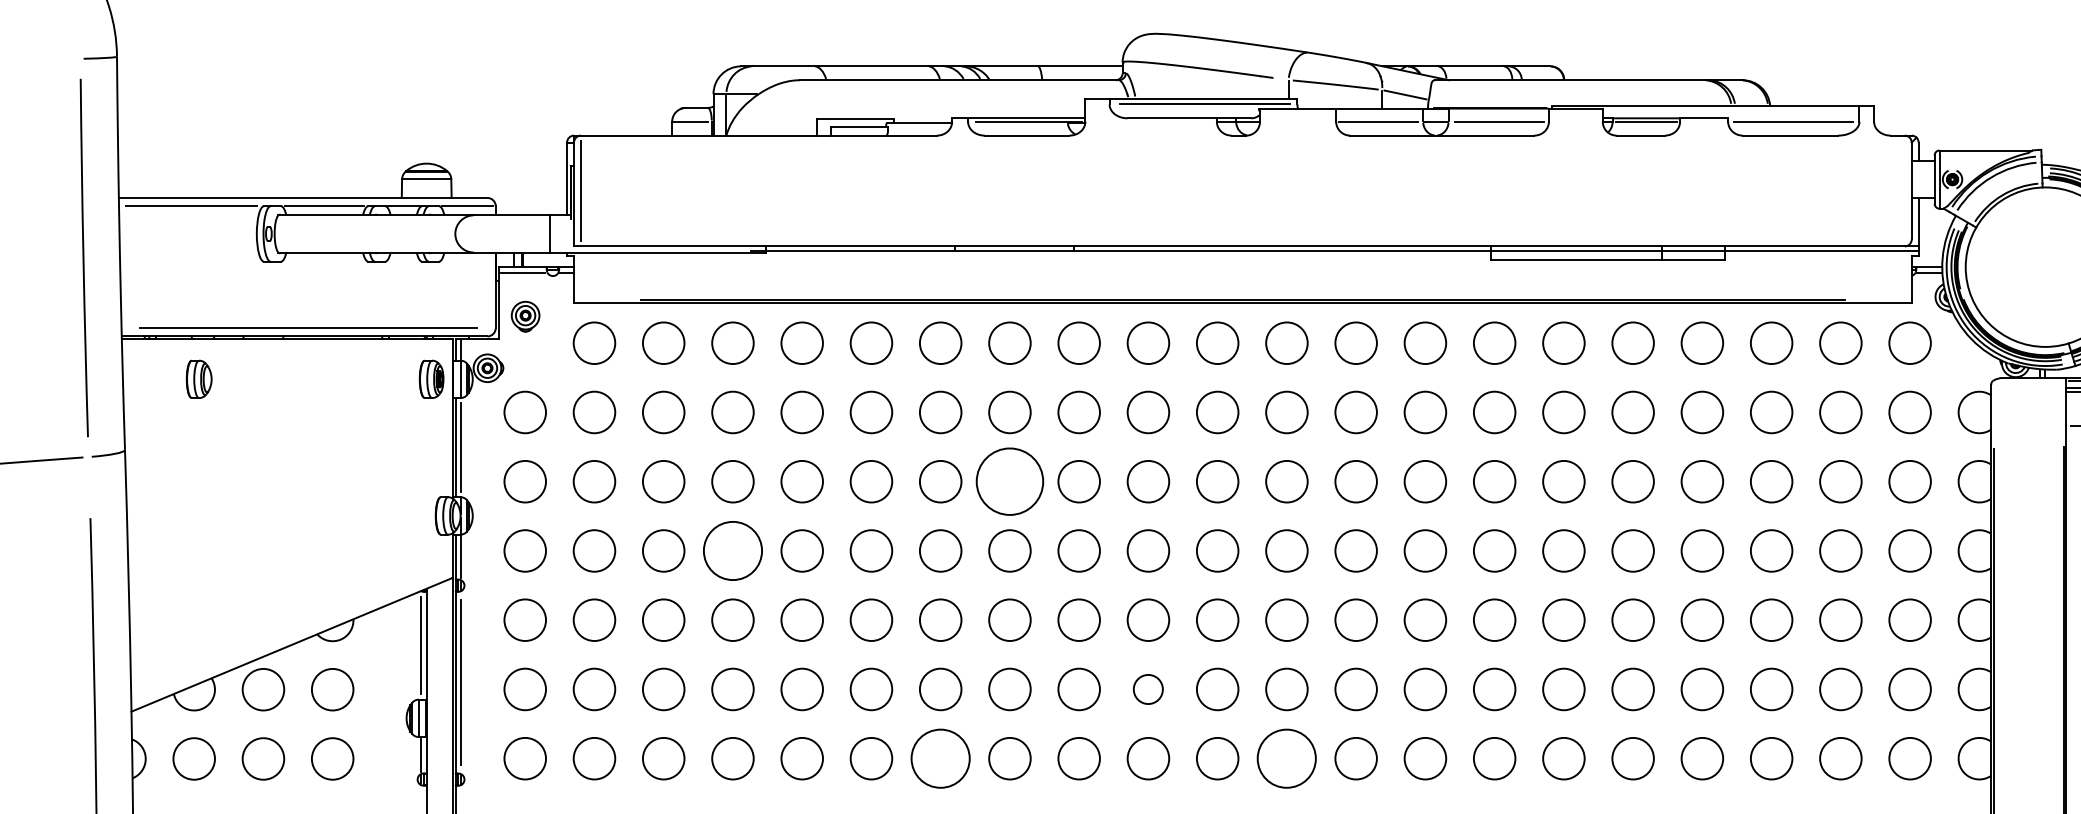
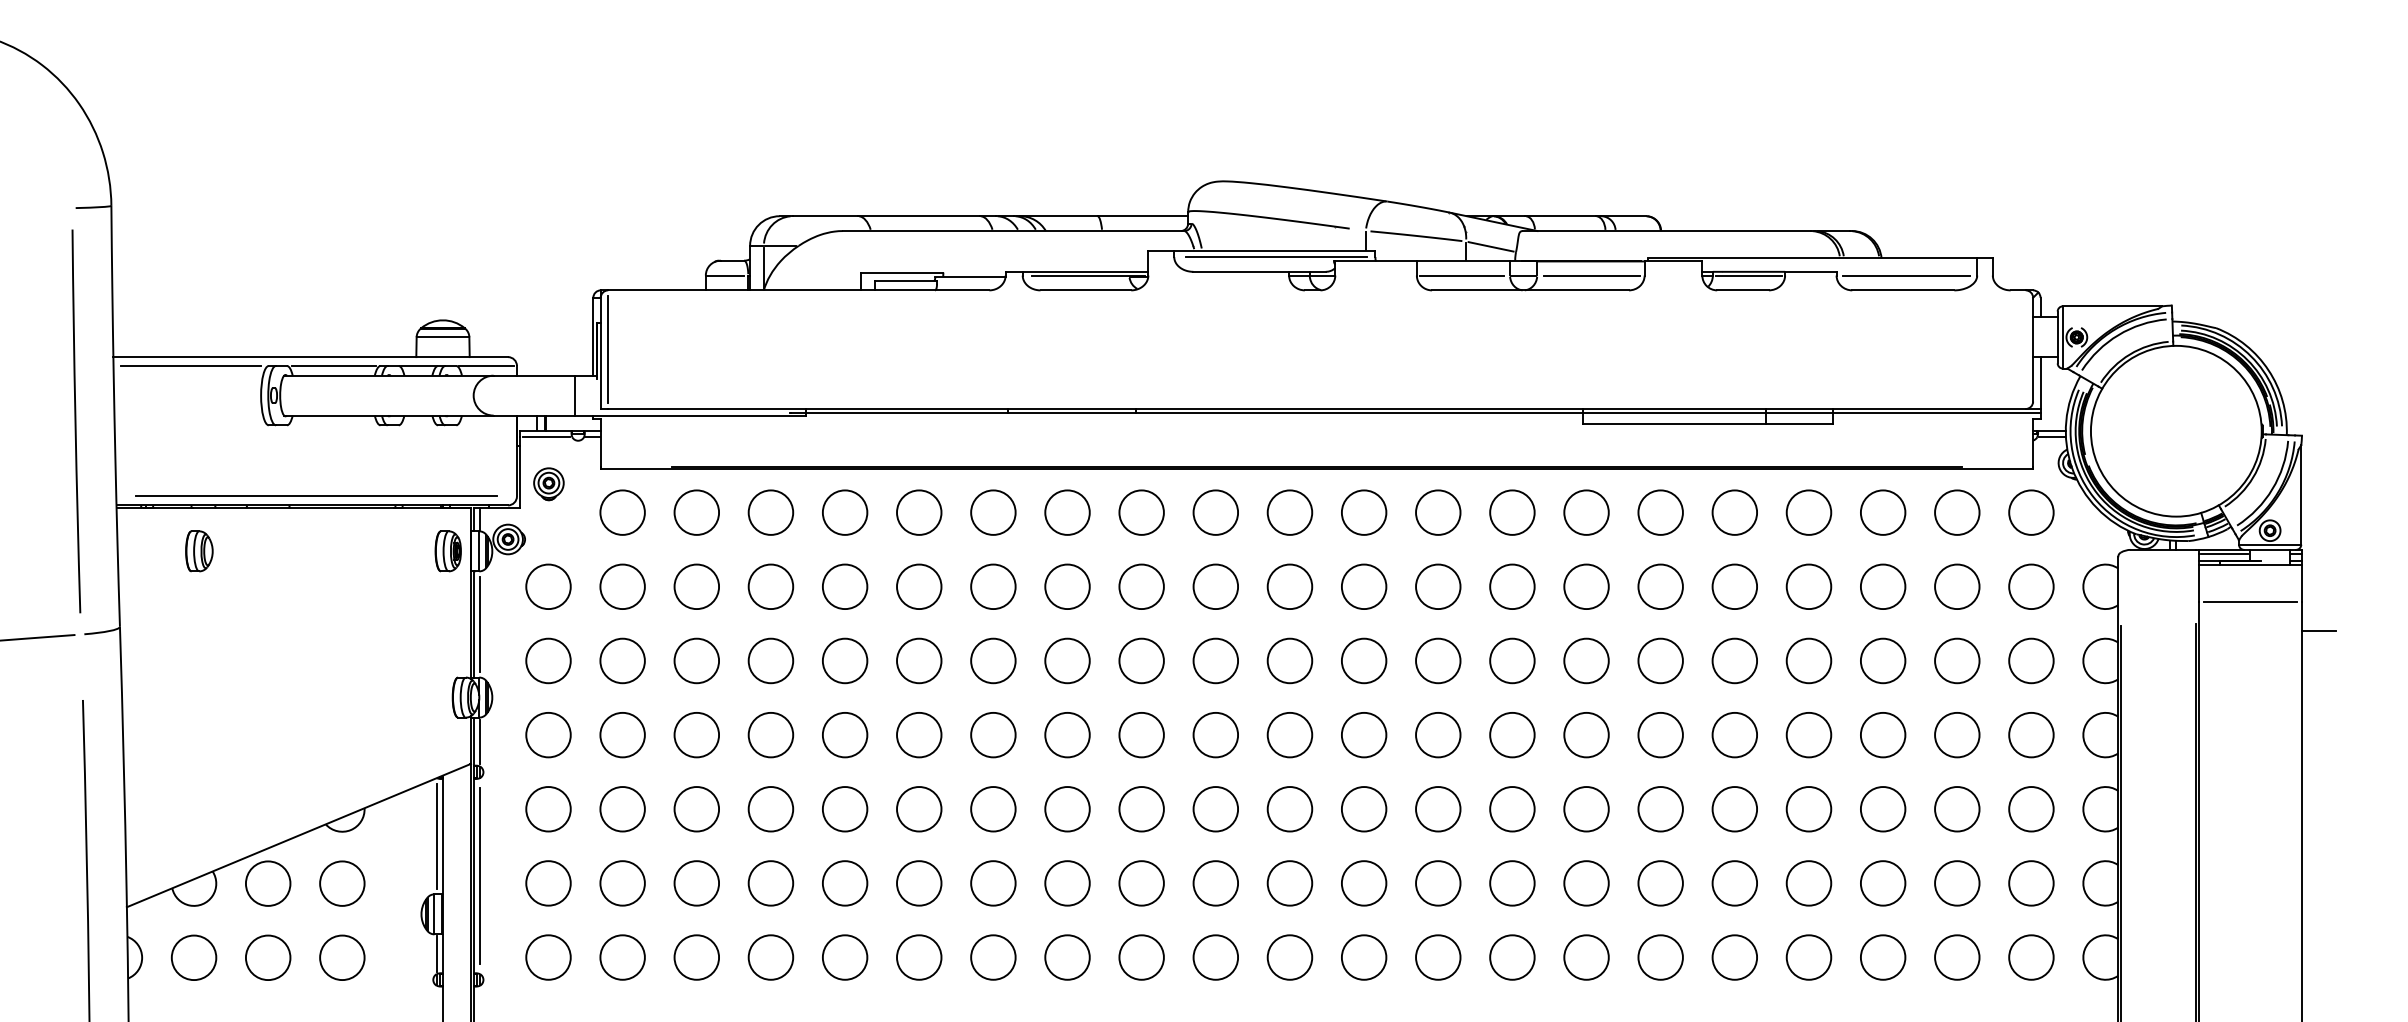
circle: (1009, 481) -> (1067, 660), size x0.62
circle: (732, 550) -> (770, 734), size x0.71
circle: (1148, 689) -> (1215, 883), size x1.43
circle: (940, 758) -> (993, 957), size x0.71
circle: (1287, 758) -> (1364, 957), size x0.71

